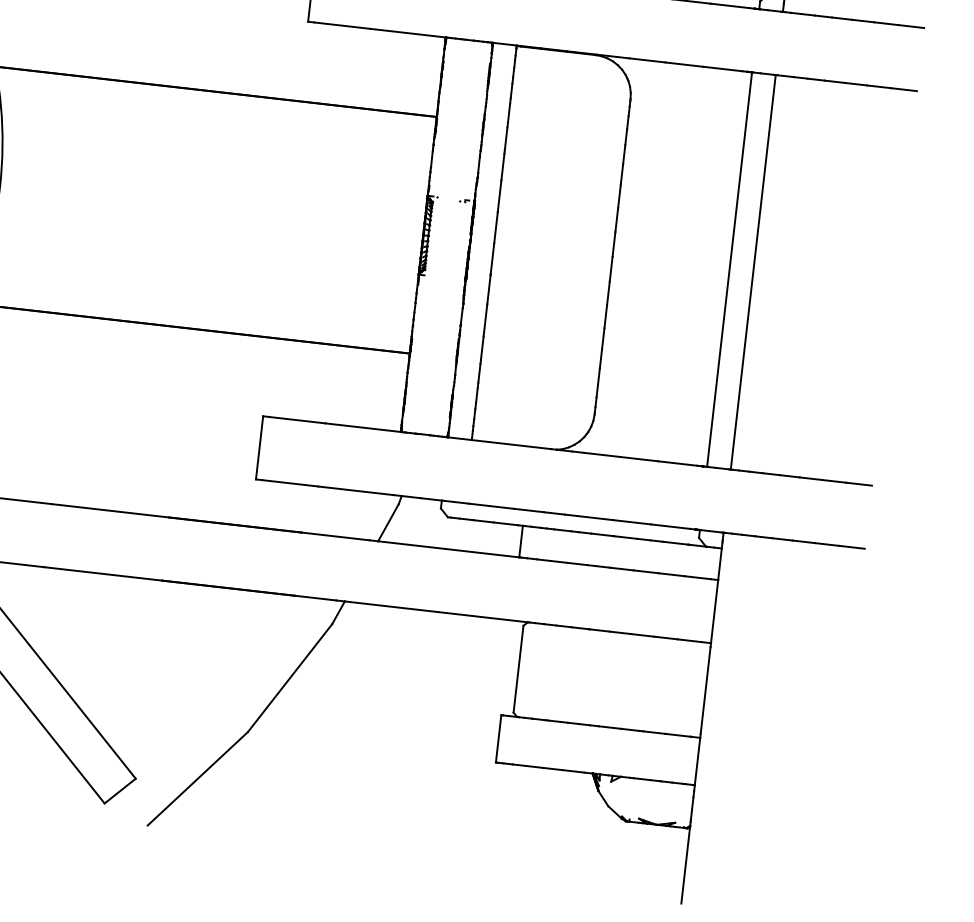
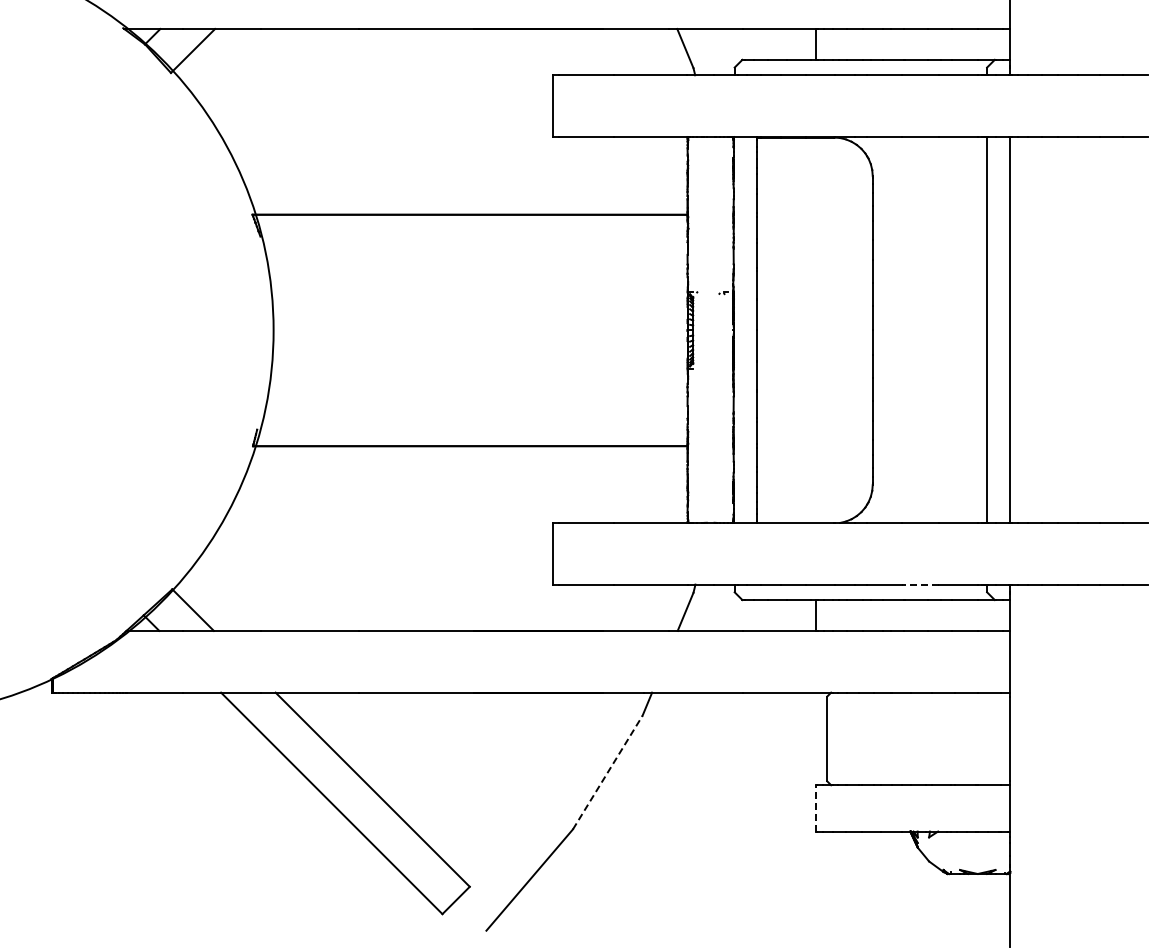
line: (631, 522) -> (920, 584), solid -> dashed
line: (289, 677) -> (607, 772), solid -> dashed
line: (498, 737) -> (815, 807), solid -> dashed

